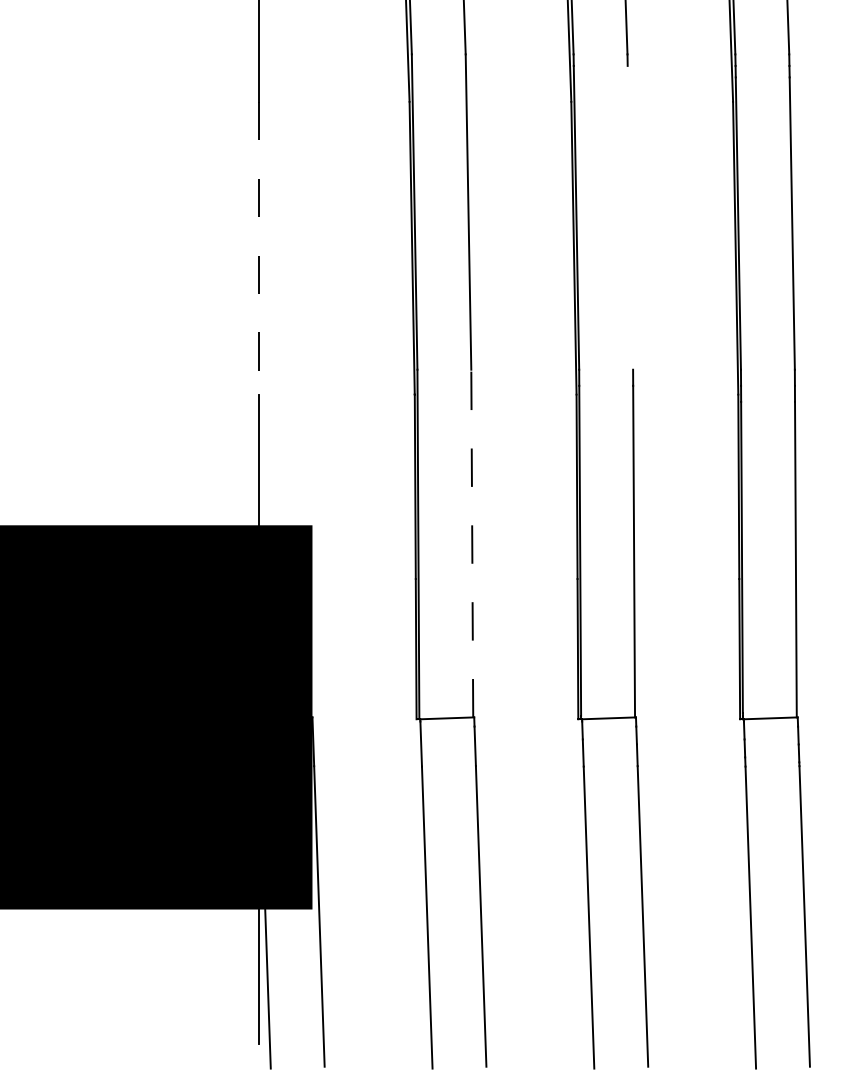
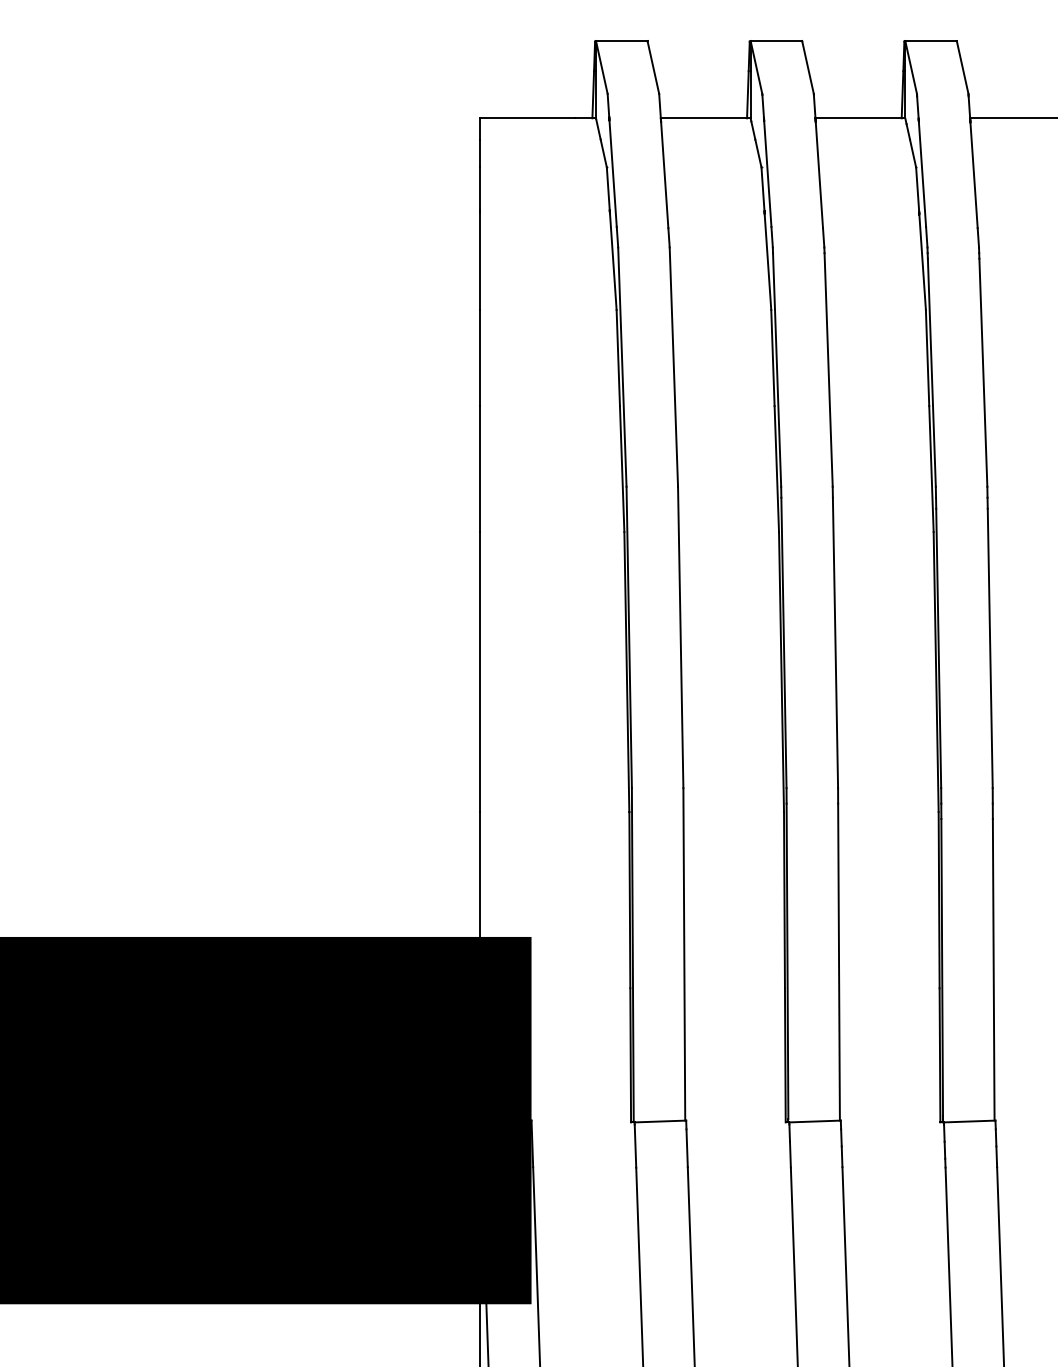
line: (630, 217) -> (835, 642), added
line: (259, 248) -> (480, 672), dashed -> solid
line: (472, 542) -> (684, 953), dashed -> solid

